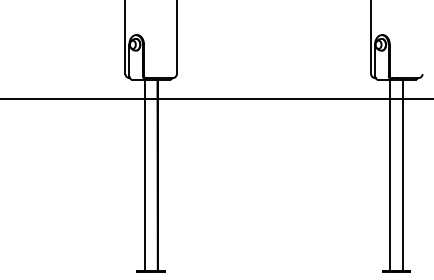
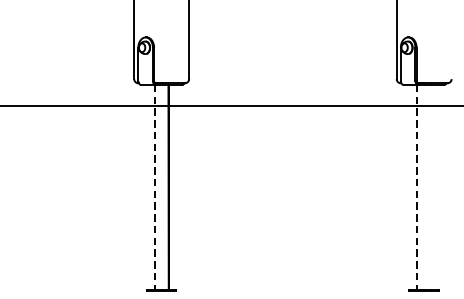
line: (144, 175) -> (154, 187), solid -> dashed
line: (390, 175) -> (417, 187), solid -> dashed
line: (403, 175) -> (431, 187), removed

